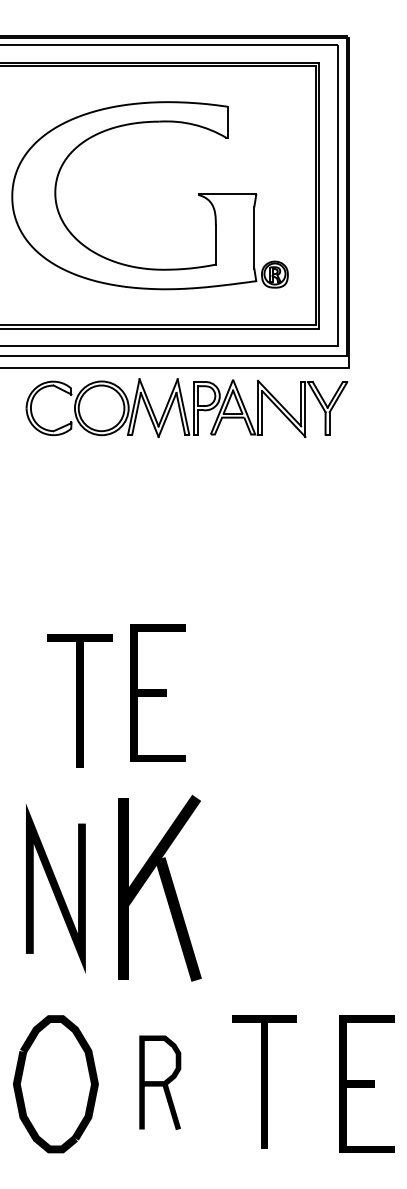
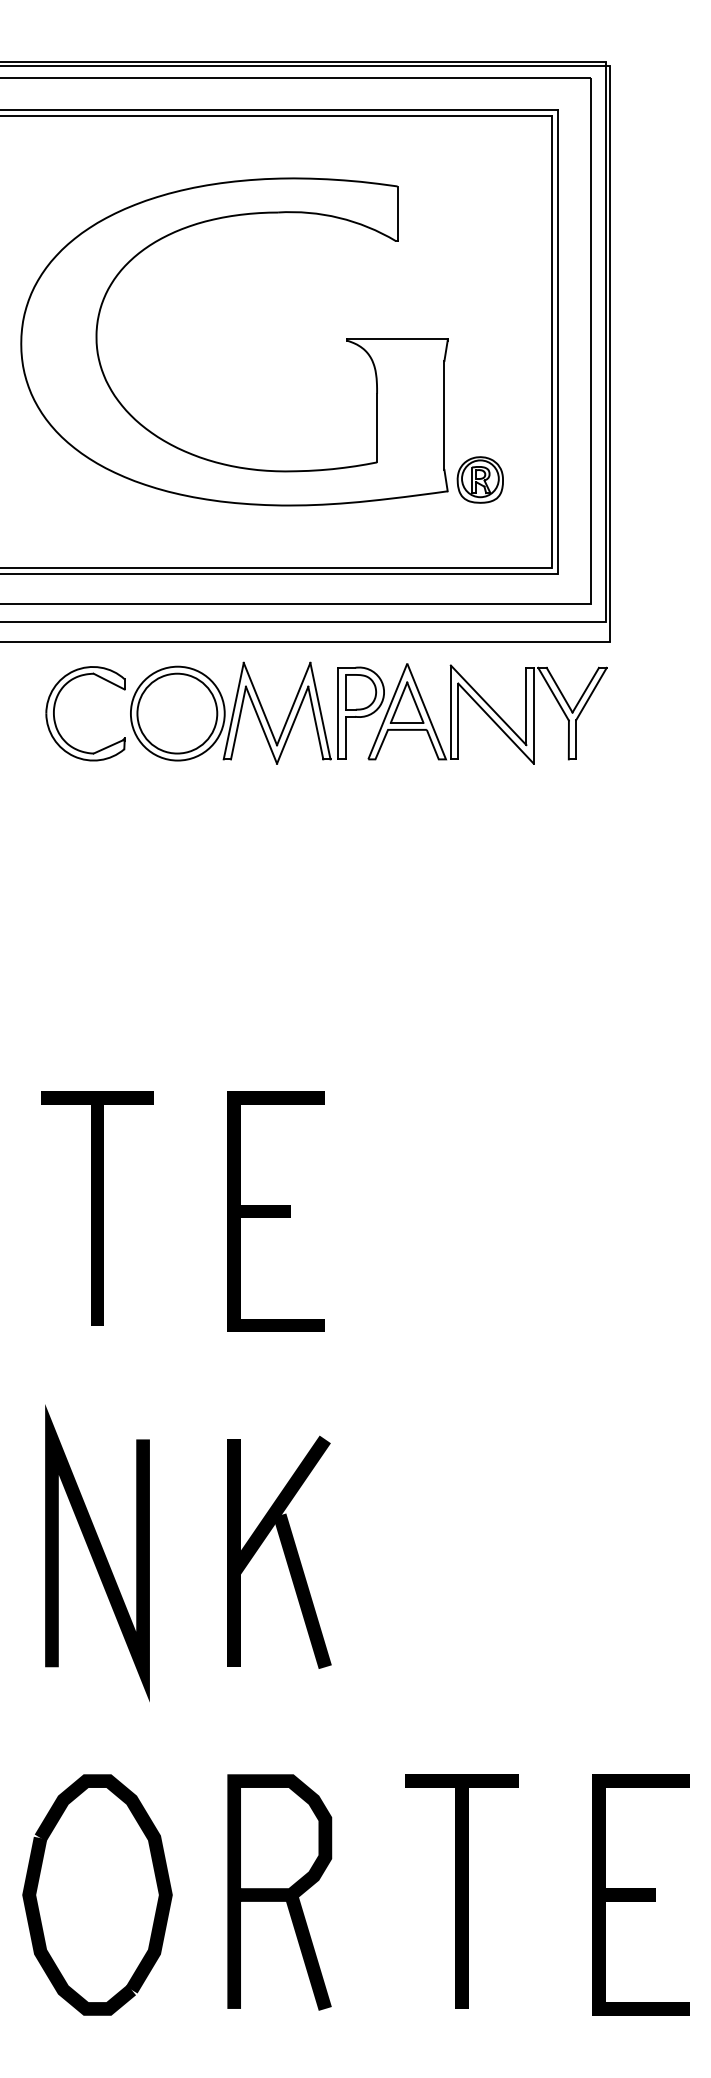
part: (79, 700) -> (96, 1206), moved
part: (159, 887) -> (278, 1551), size x0.71
part: (160, 1082) -> (280, 1891), size x1.43

